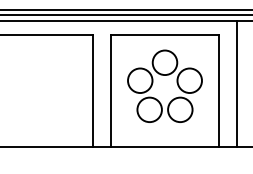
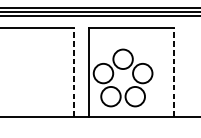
part: (164, 75) -> (122, 69), moved
line: (236, 83) -> (187, 66), removed
line: (93, 91) -> (74, 72), solid -> dashed
line: (218, 91) -> (173, 72), solid -> dashed

